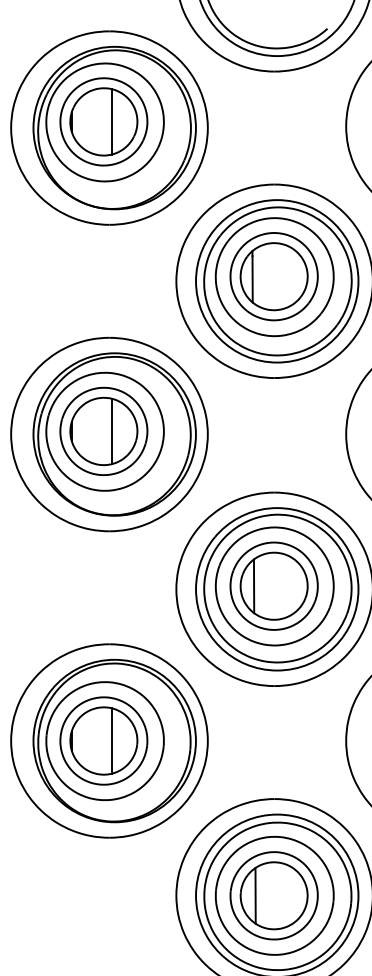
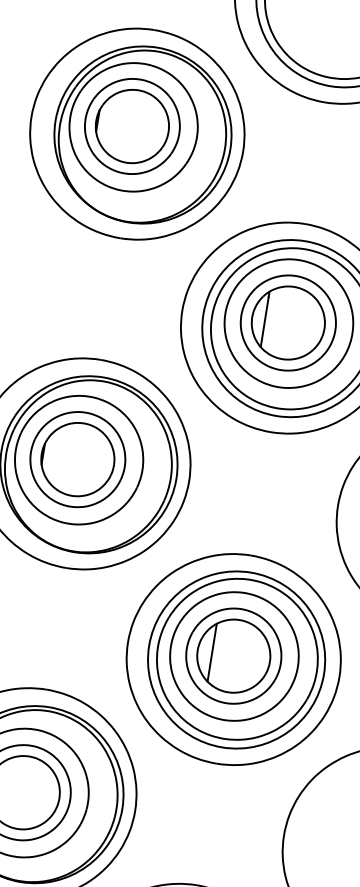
line: (111, 121) -> (140, 127), removed
line: (111, 431) -> (86, 460), removed
line: (111, 740) -> (31, 793), removed

